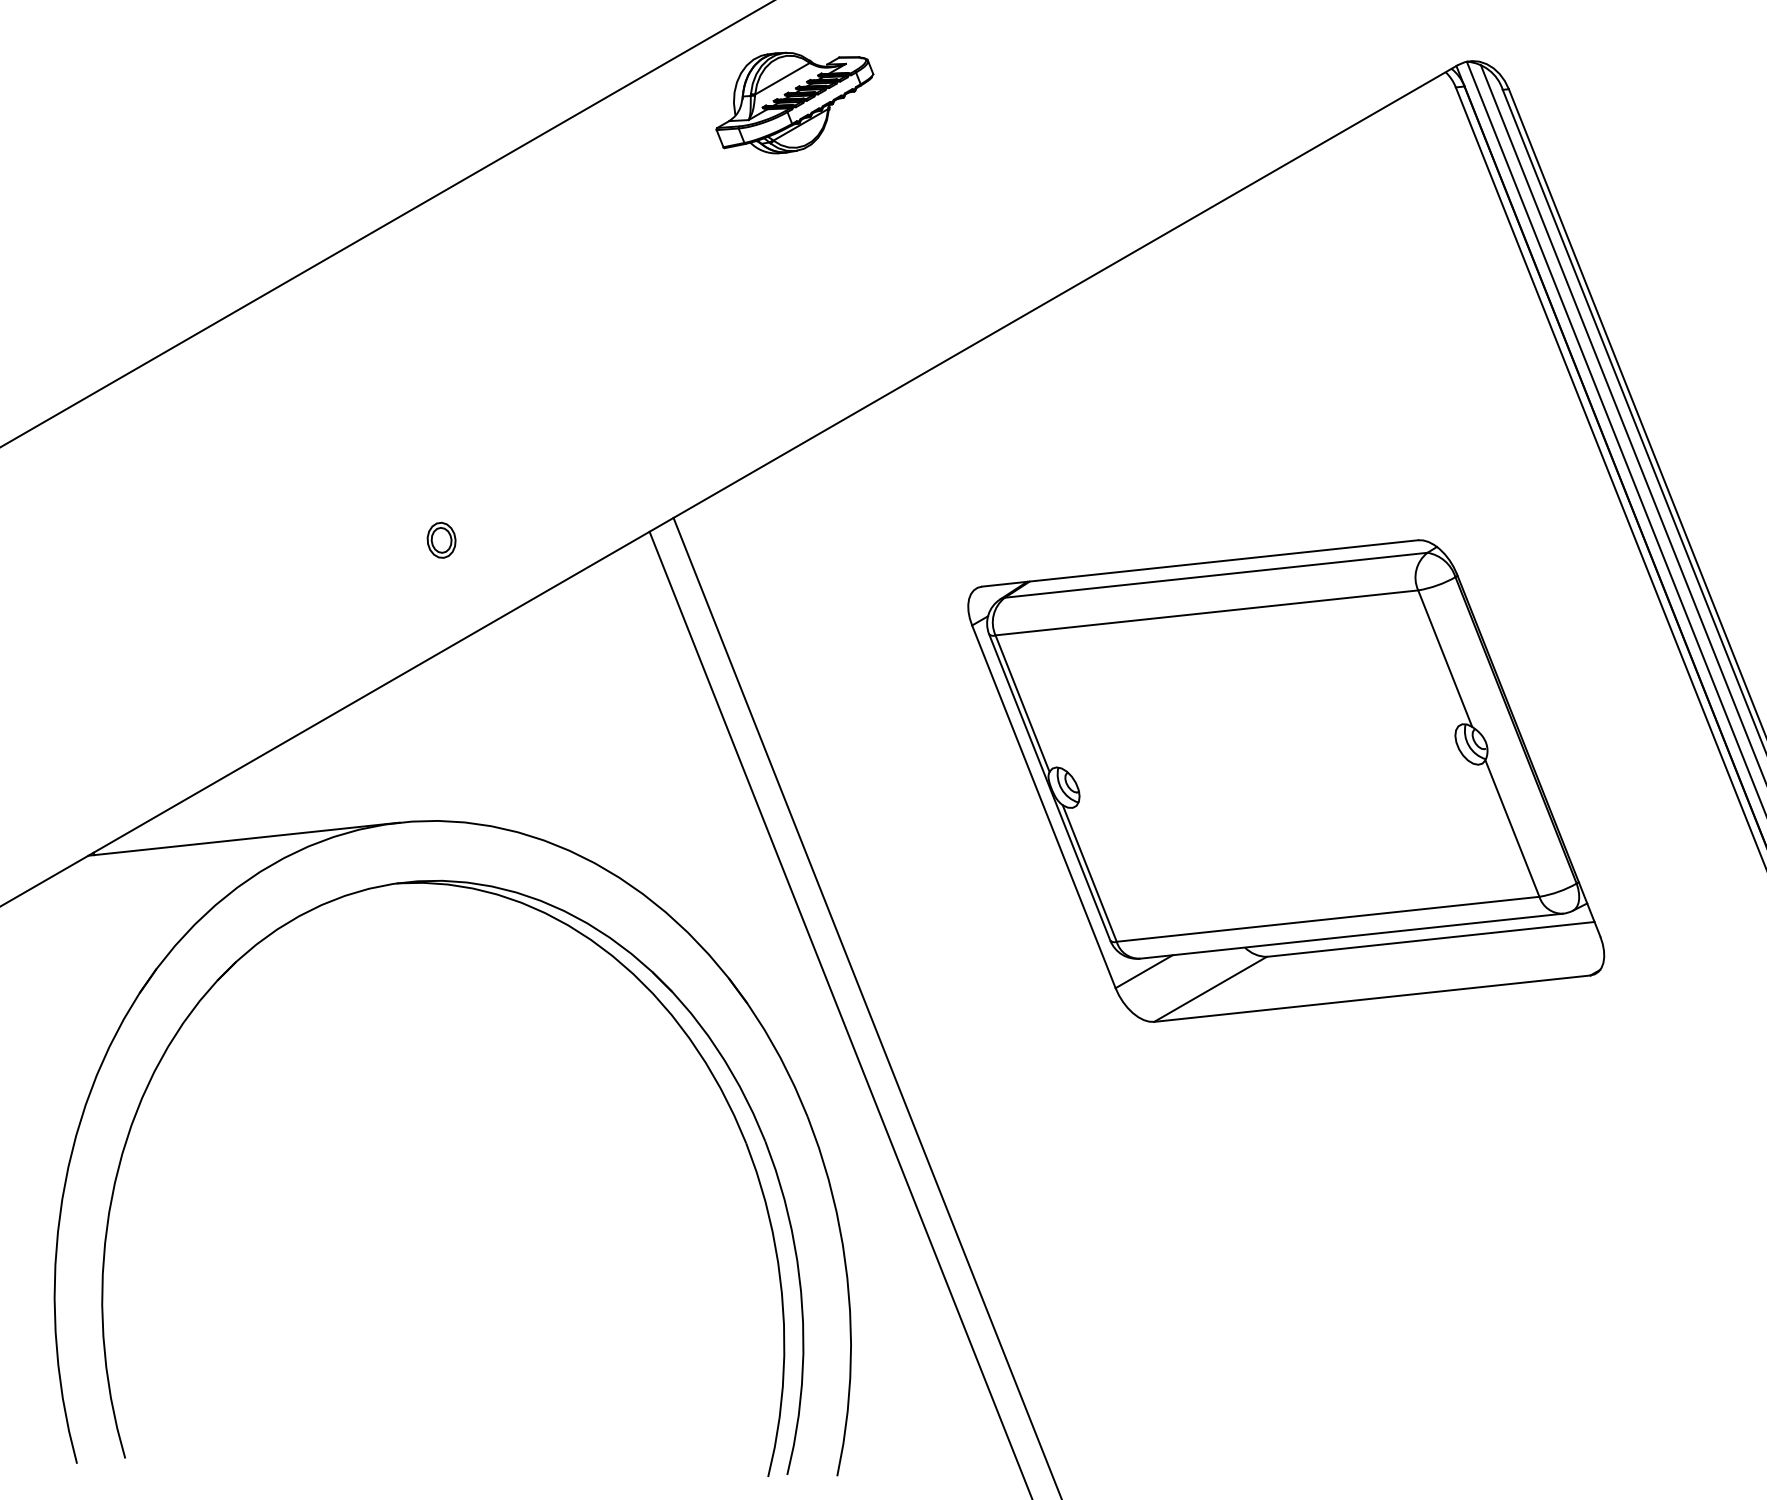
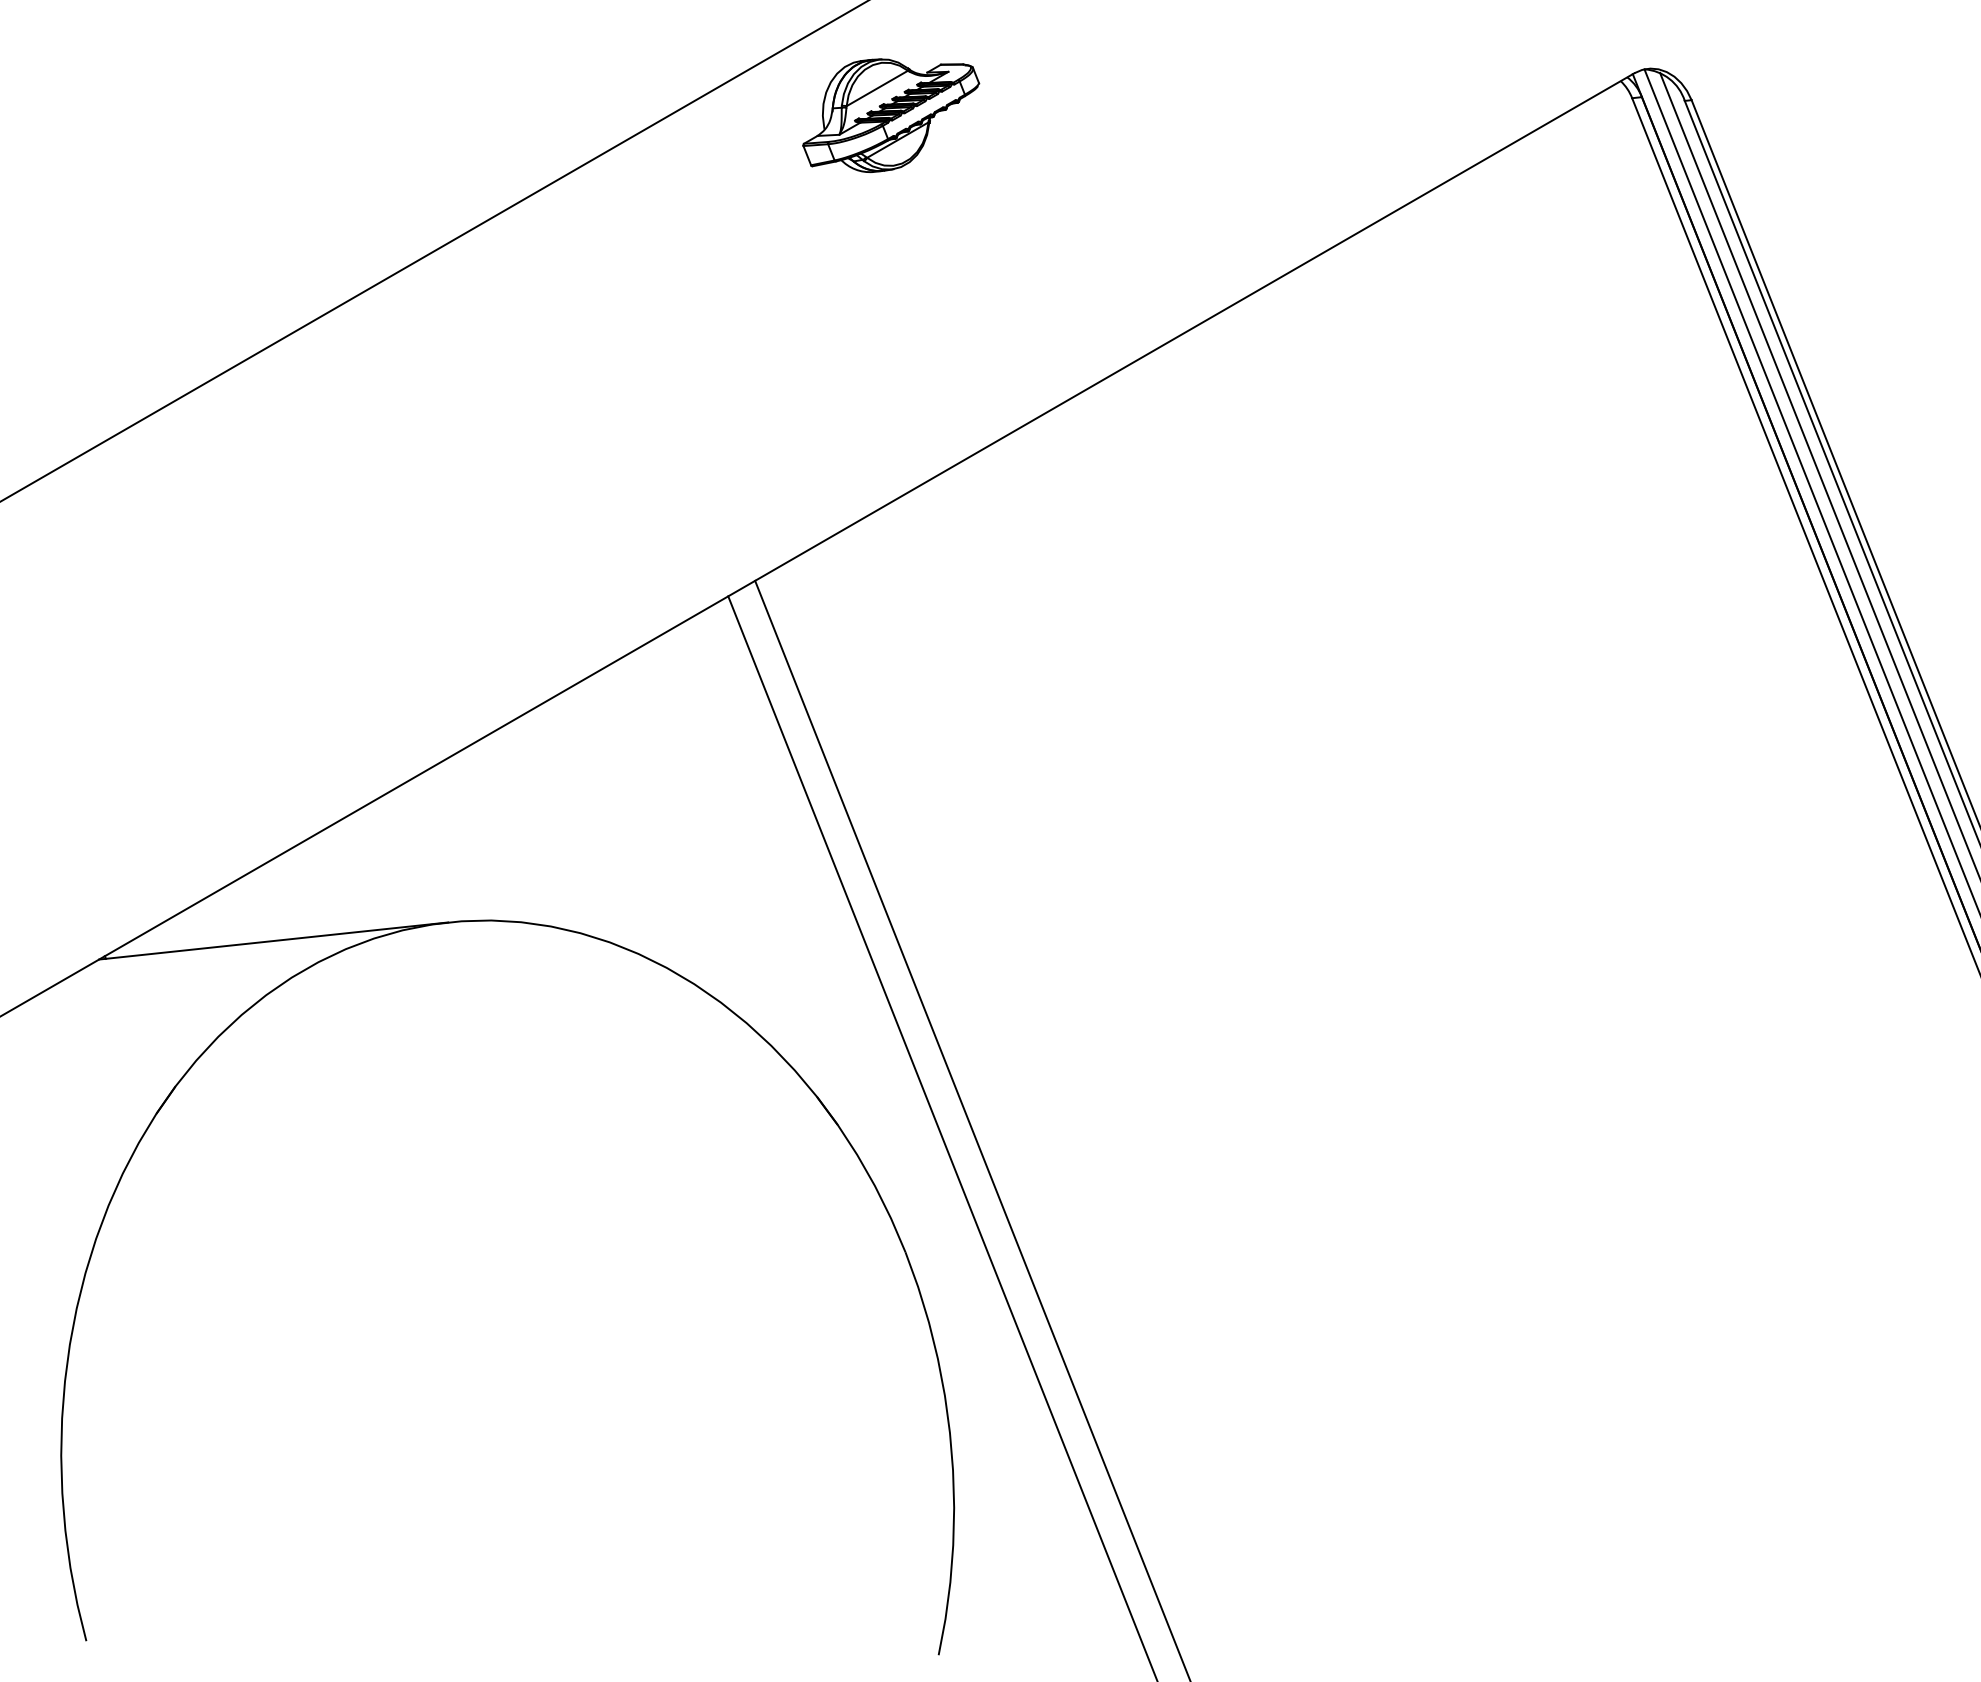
part: (441, 539) -> (494, 605), removed
part: (1286, 780) -> (1442, 875), removed
part: (655, 998) -> (734, 1119), removed

